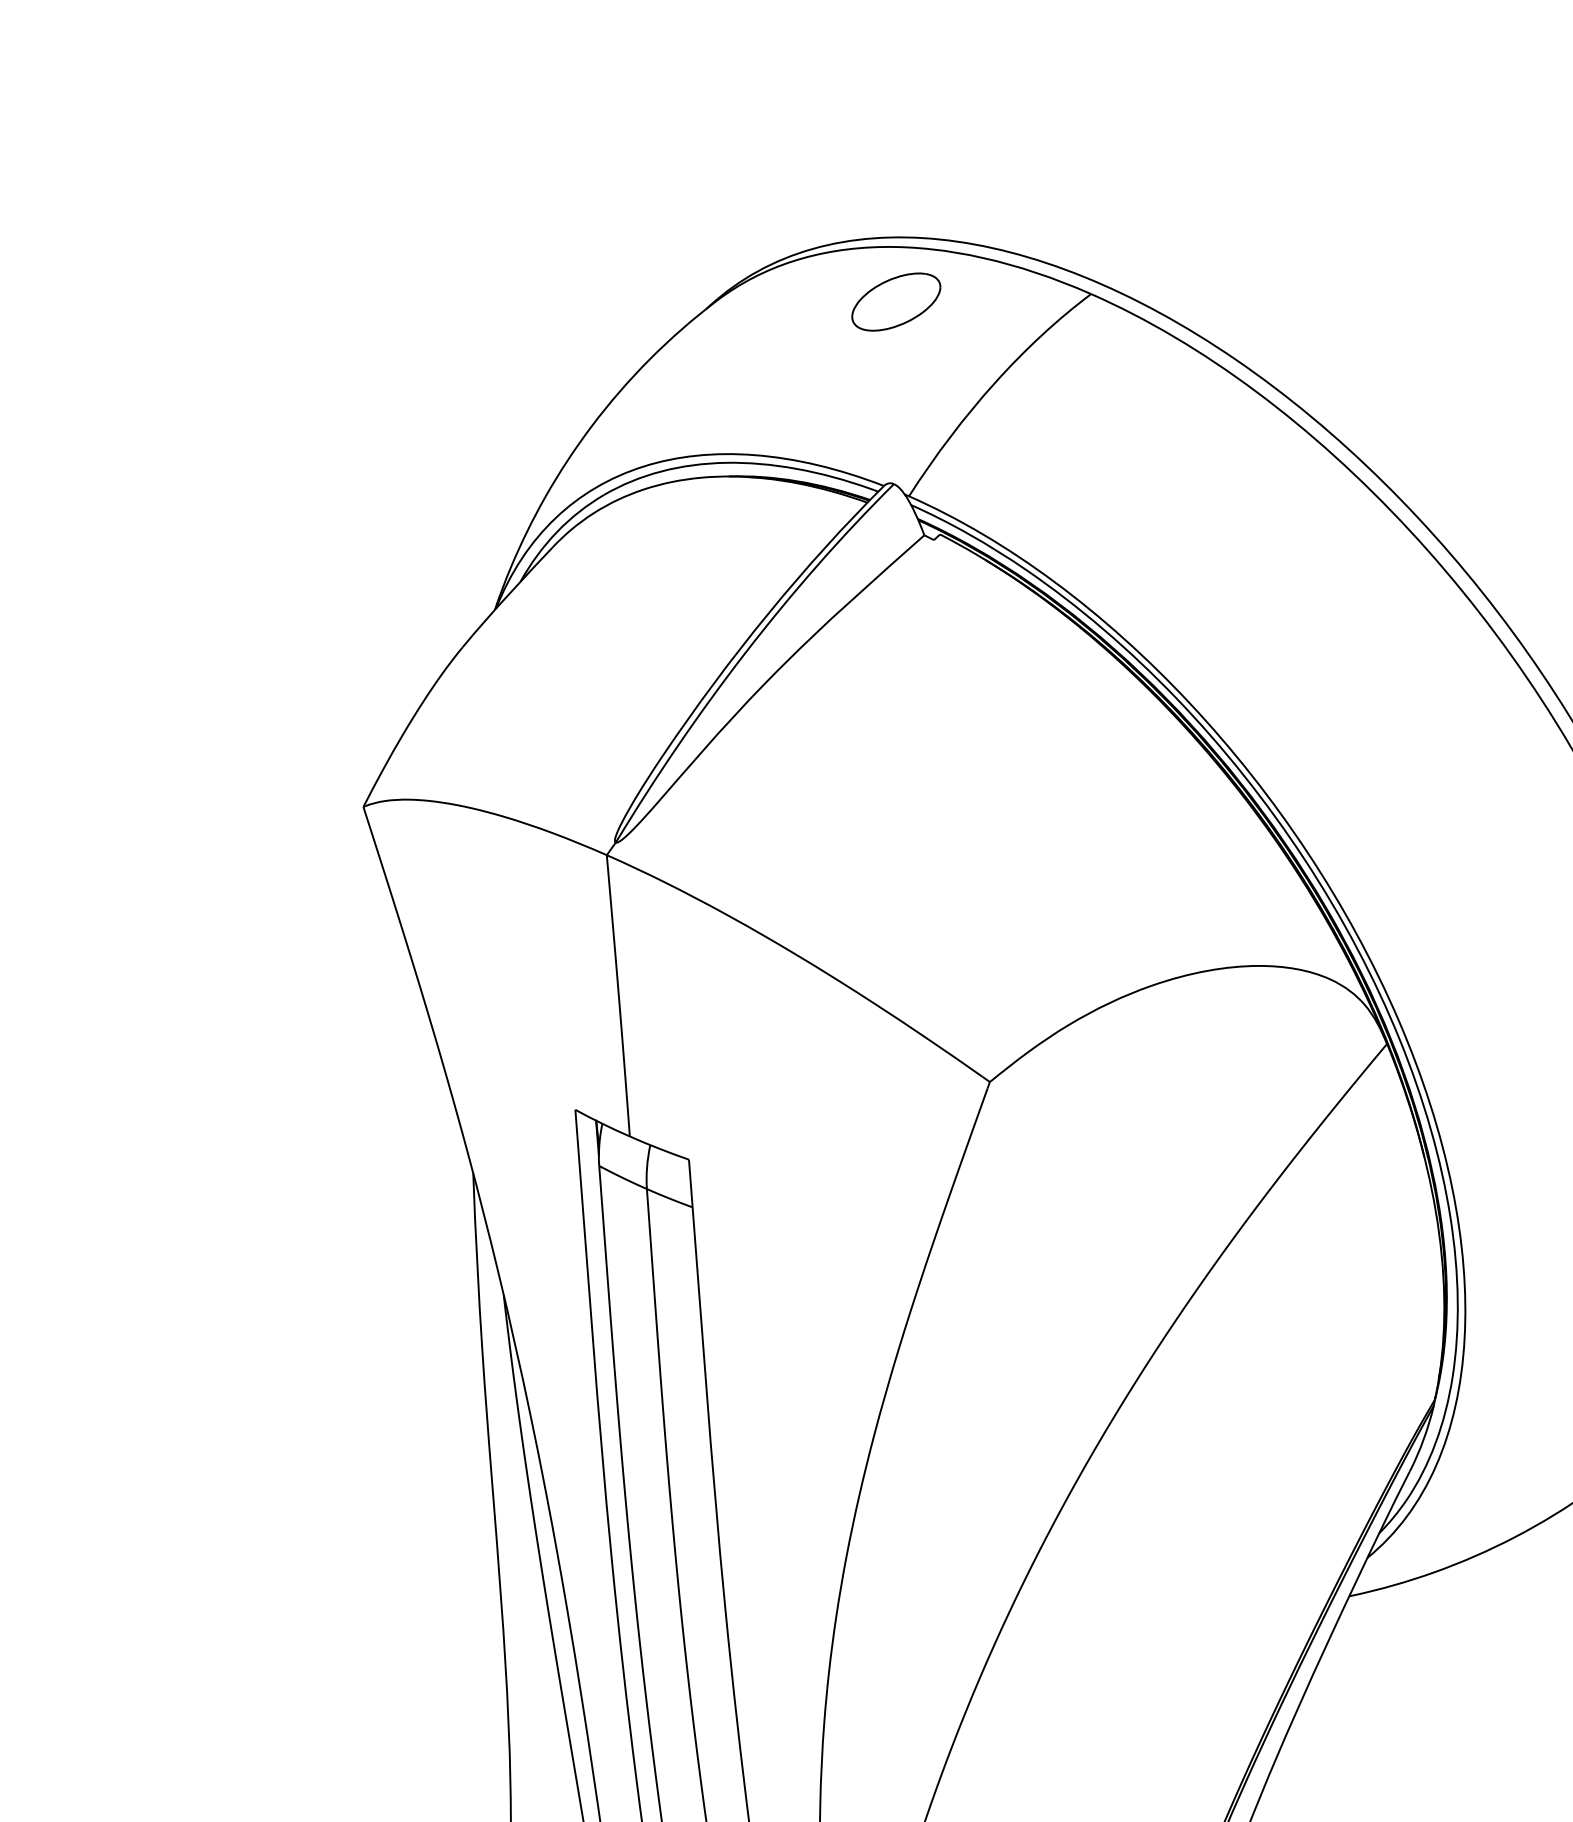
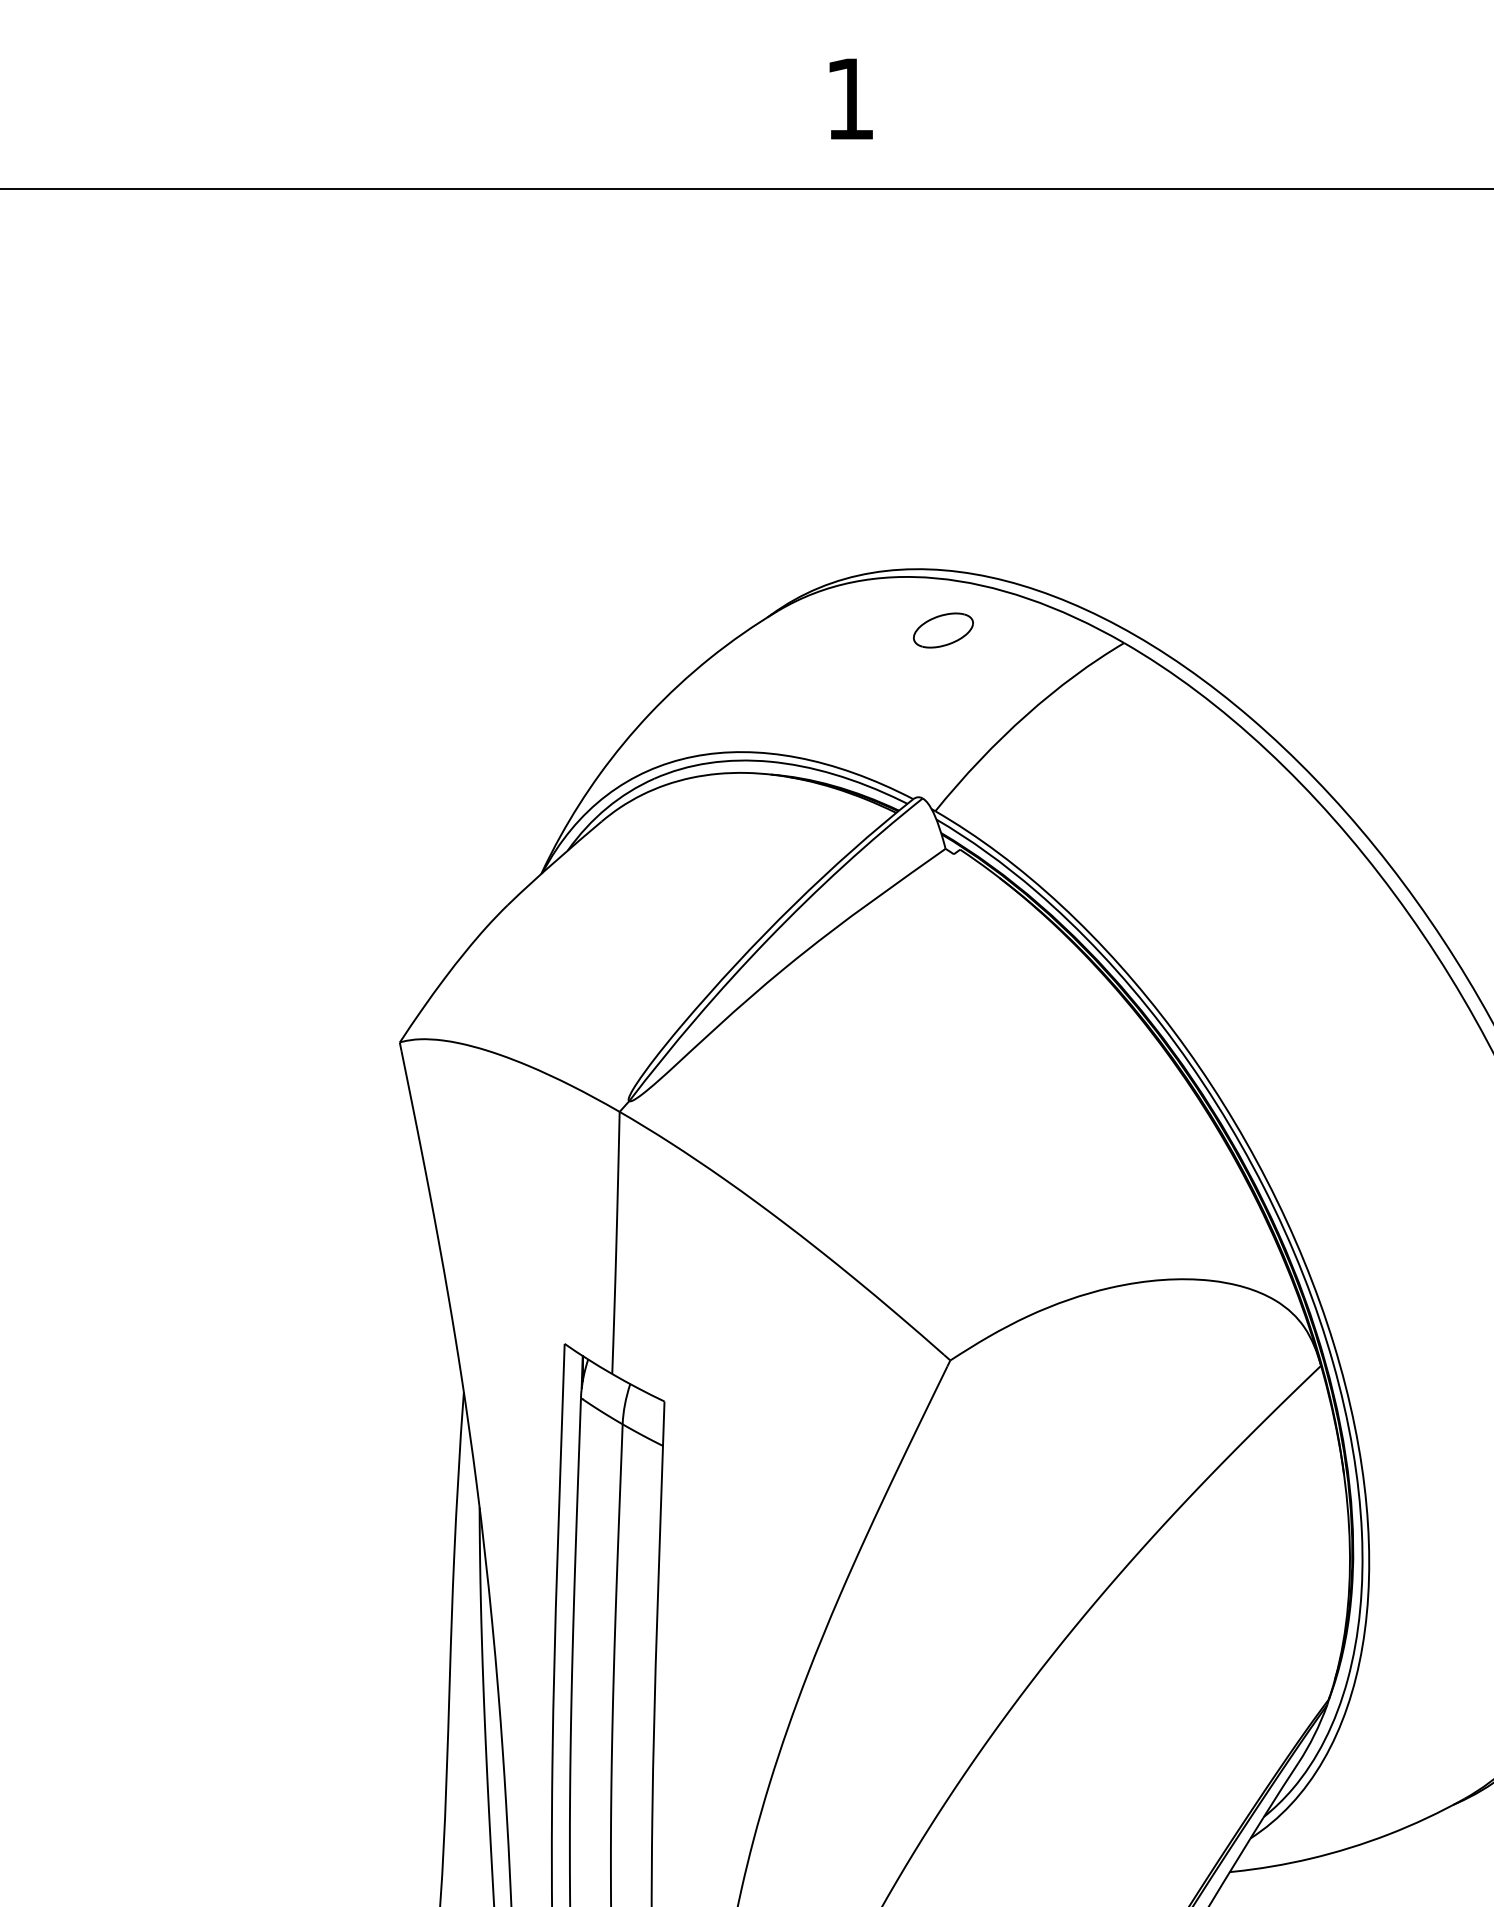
part: (896, 301) -> (943, 630), size x0.7

